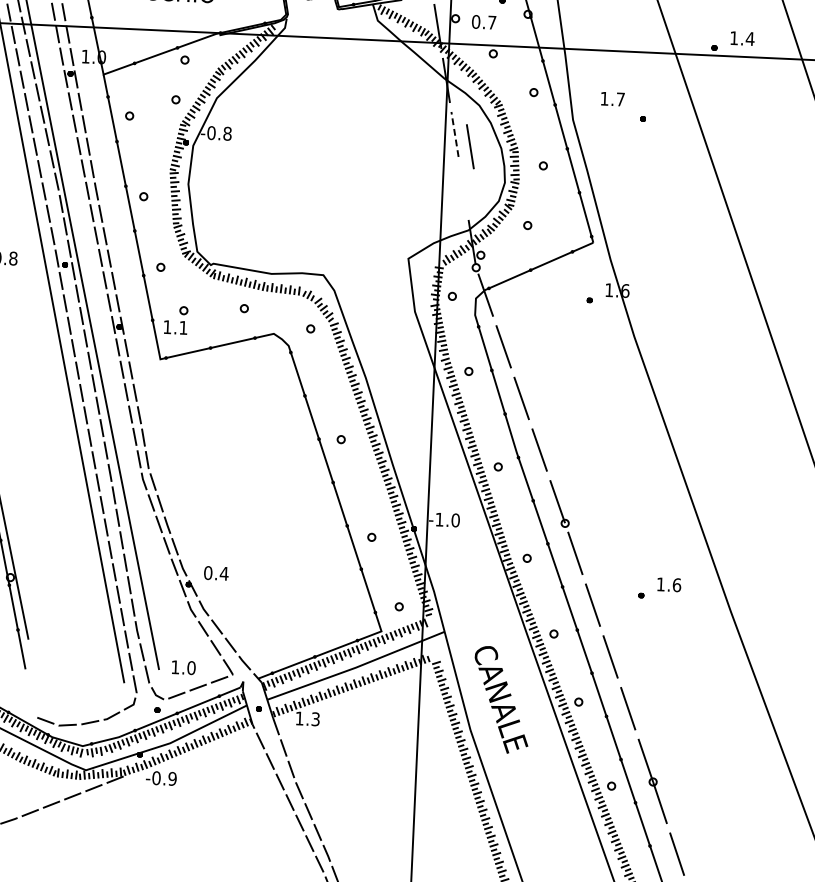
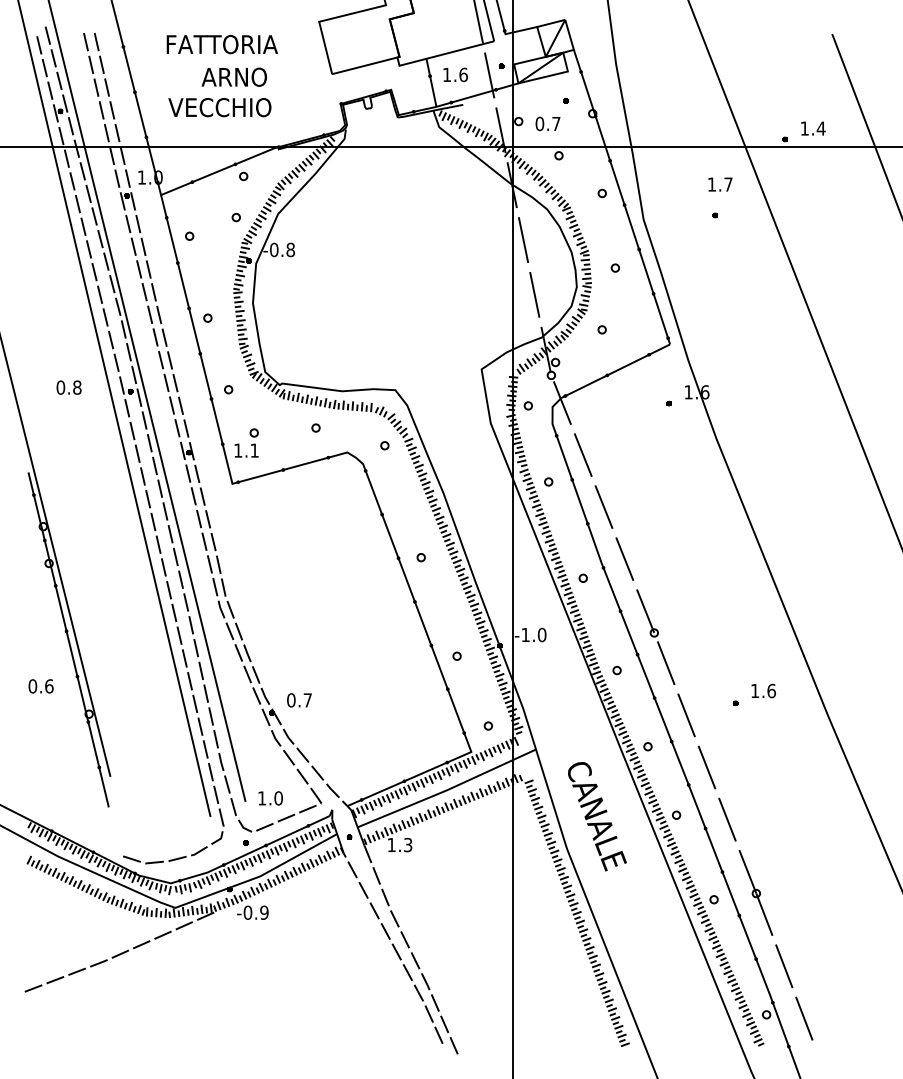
text: (612, 99) -> (720, 184), moved
line: (455, 133) -> (523, 239), dashed -> solid
line: (470, 146) -> (534, 294), moved
text: (223, 573) -> (307, 700), 0.4 -> 0.7

